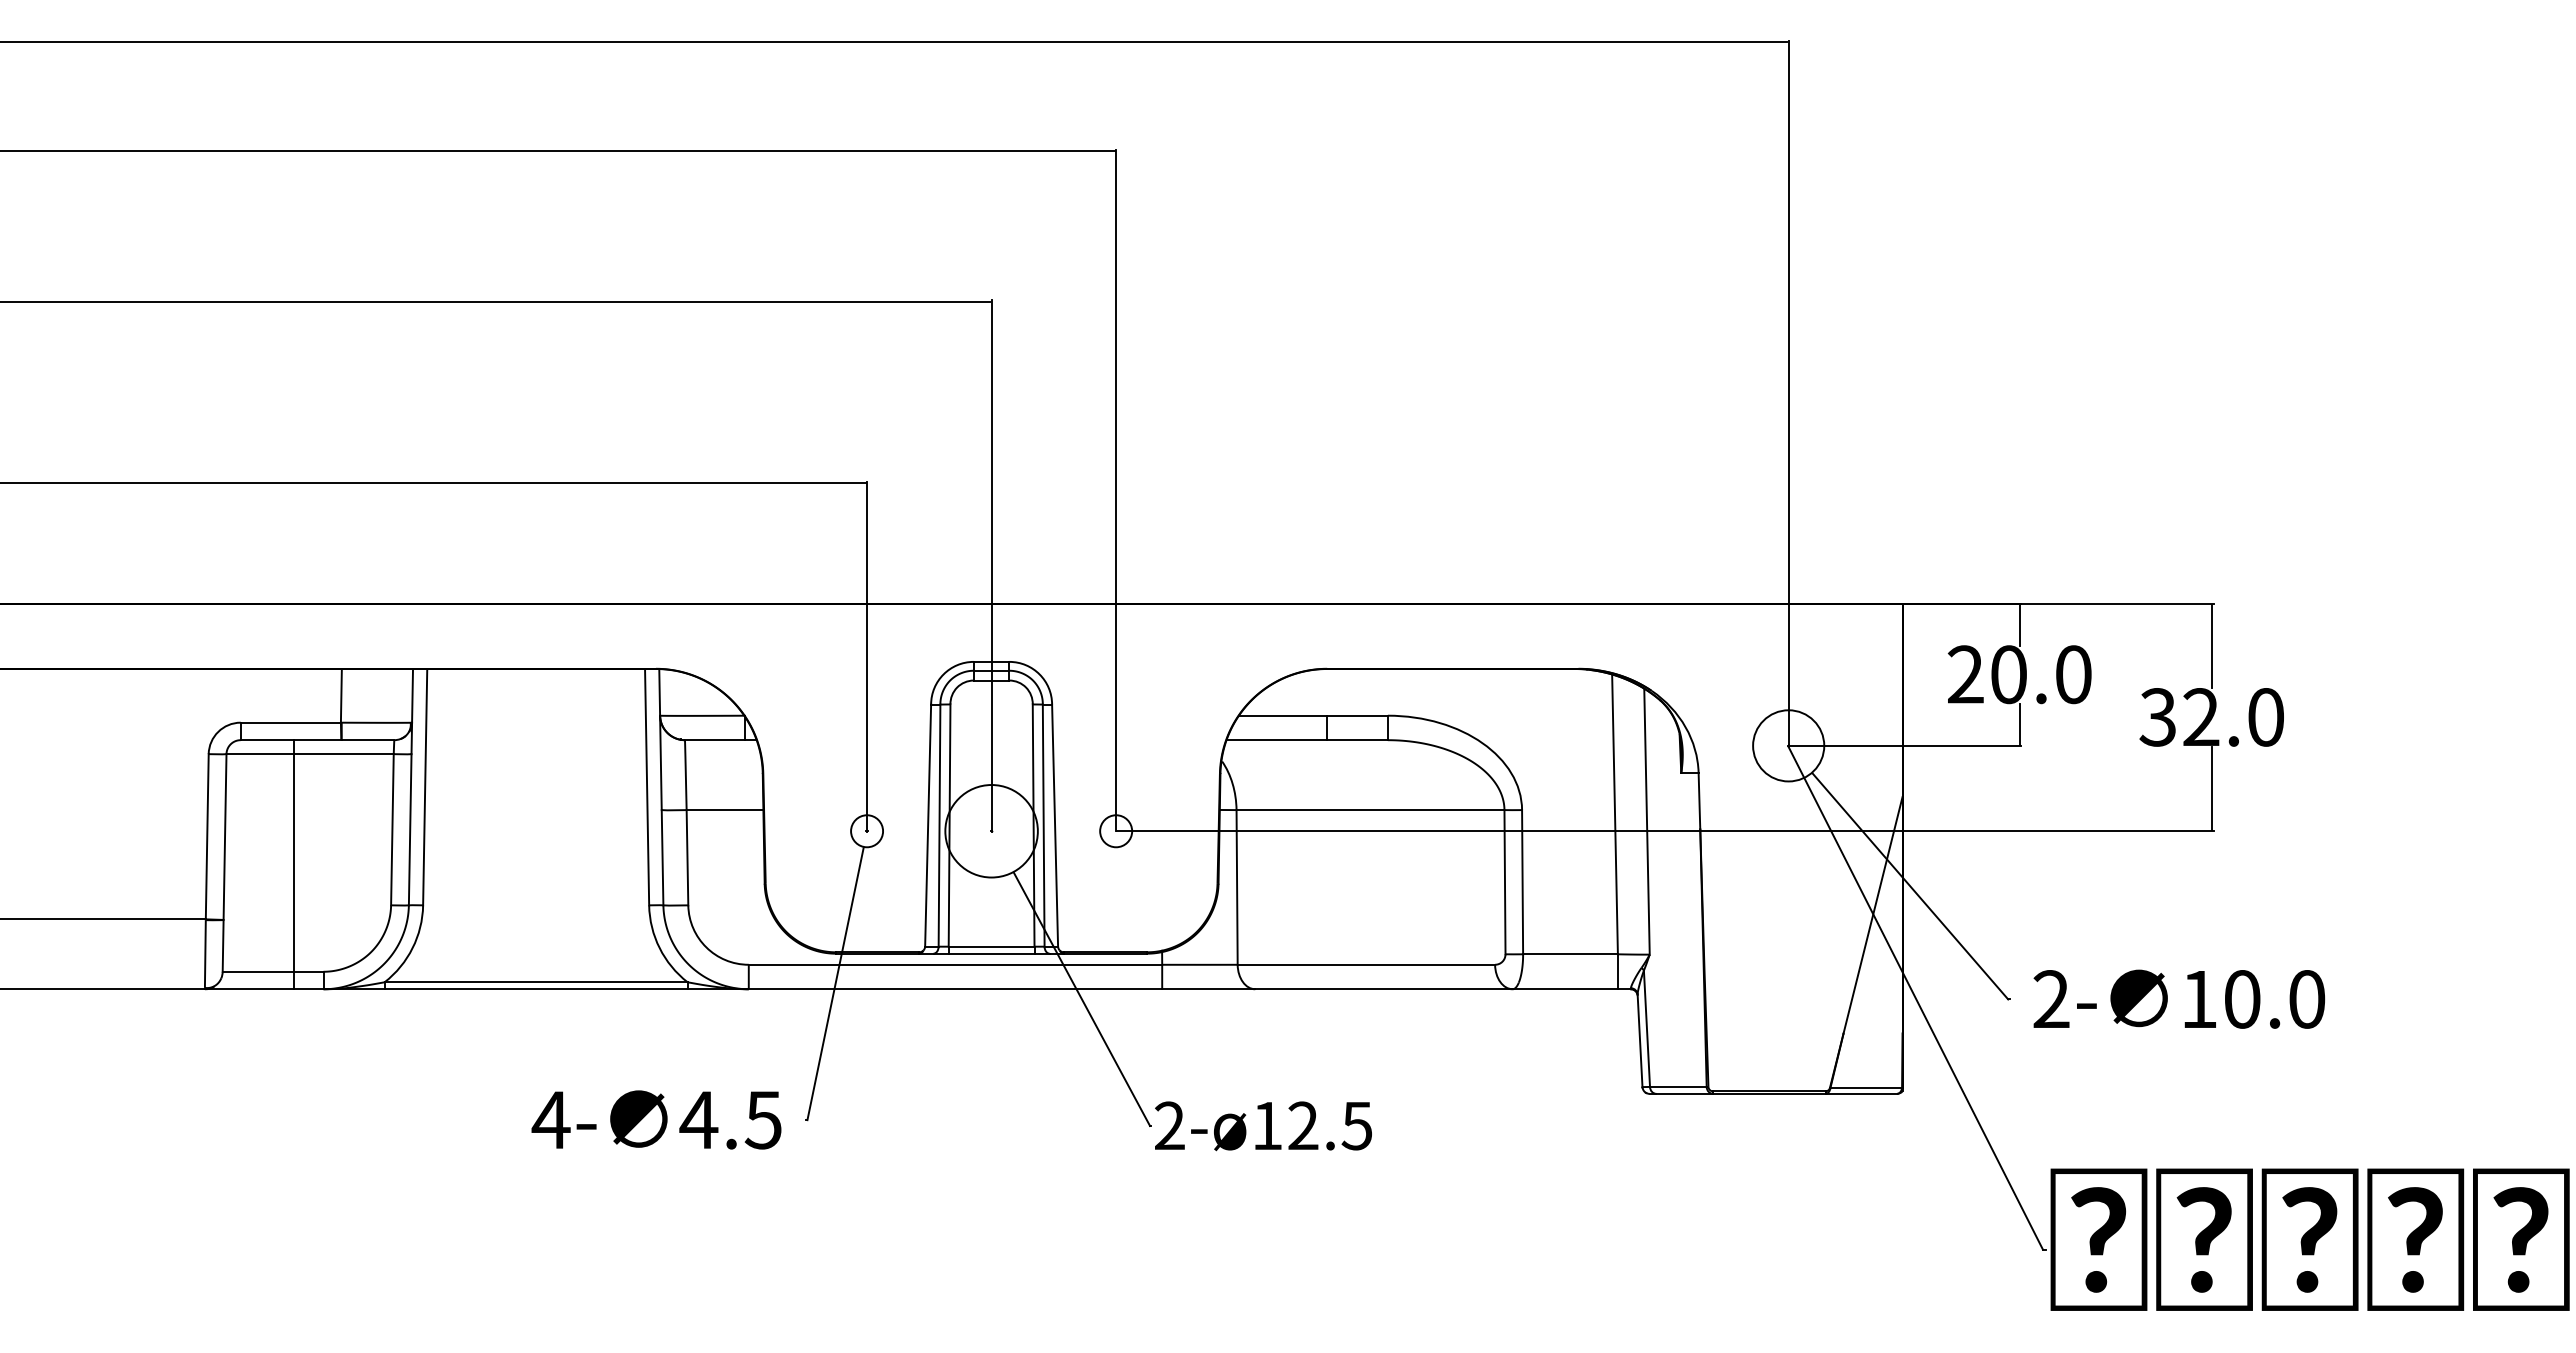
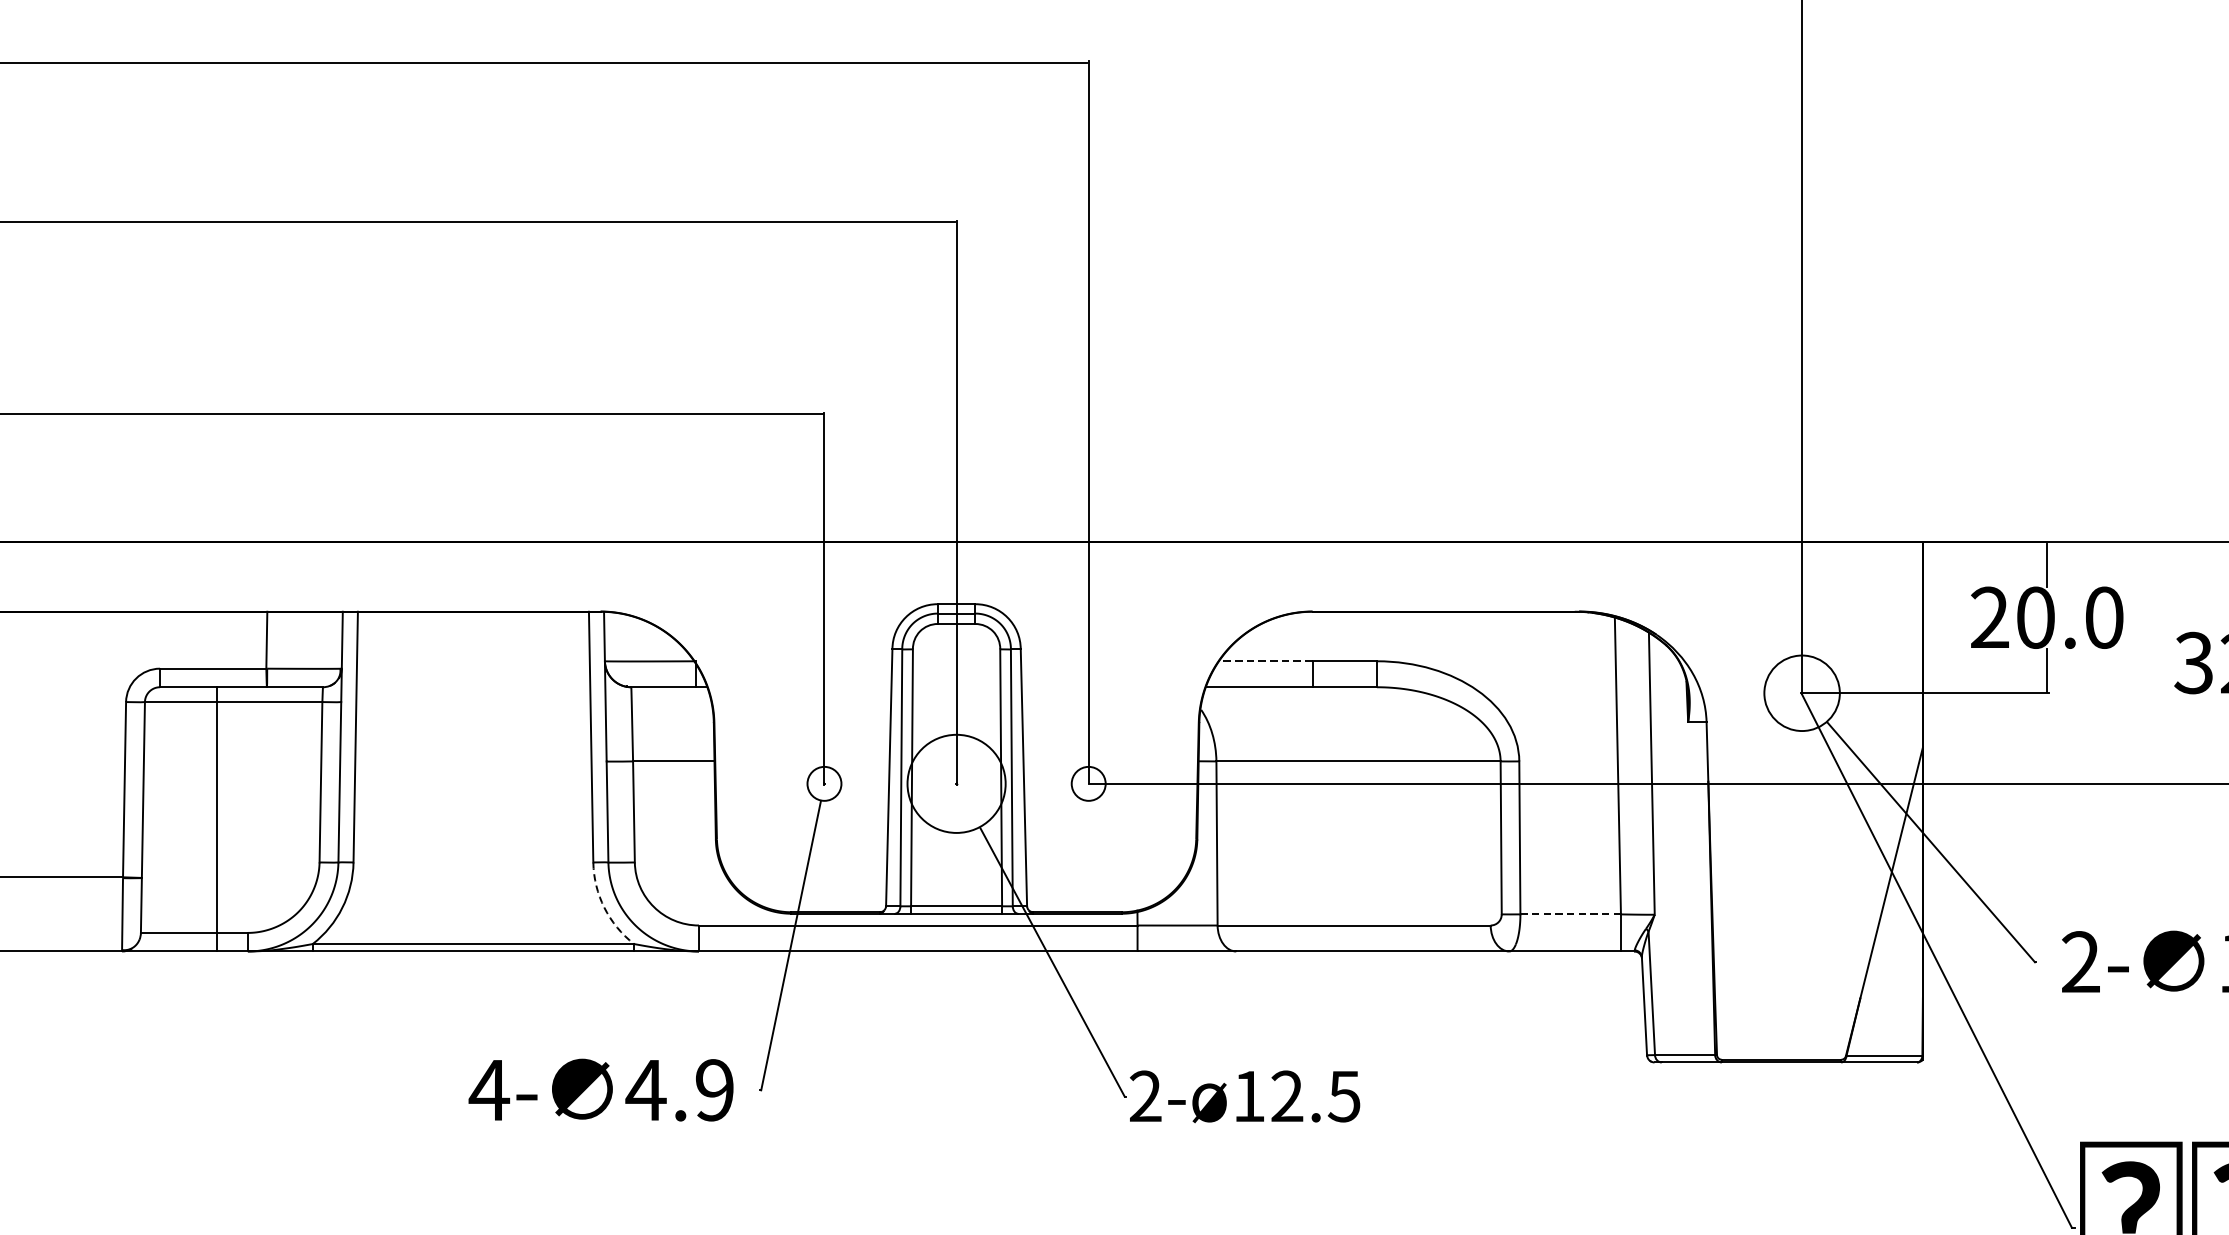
line: (1283, 715) -> (1266, 661), solid -> dashed
arc: (659, 948) -> (604, 908), solid -> dashed
line: (1570, 954) -> (1570, 914), solid -> dashed
text: (762, 1119) -> (713, 1089), 4.5 -> 4.9

